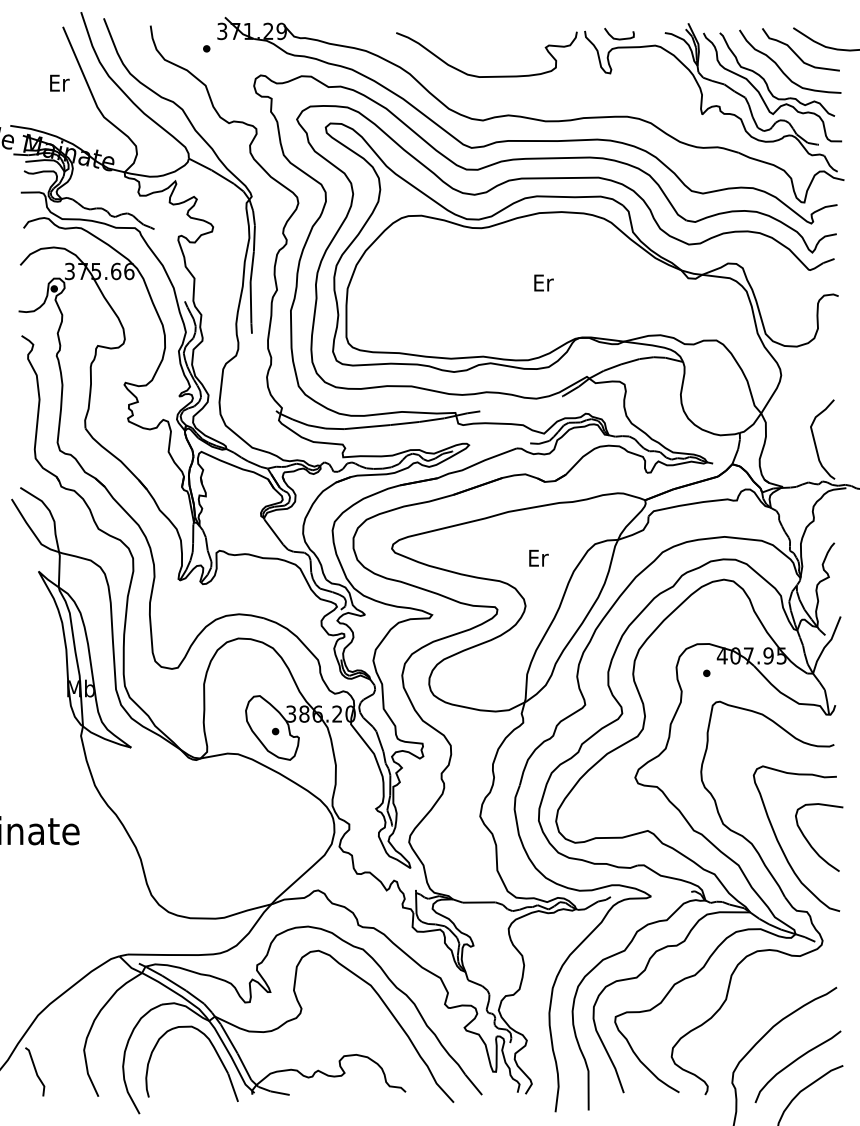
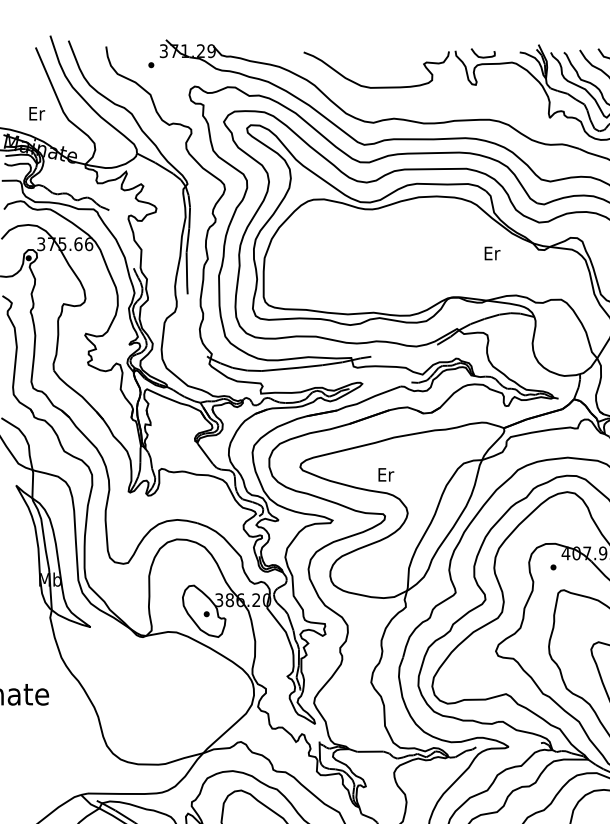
text: (59, 82) -> (36, 113), moved
text: (543, 282) -> (492, 253), moved
text: (538, 557) -> (385, 474), moved

